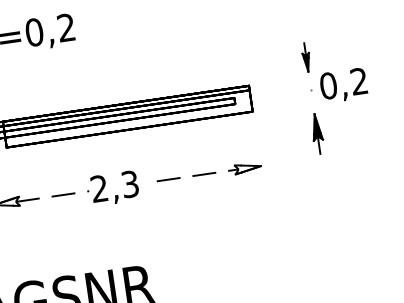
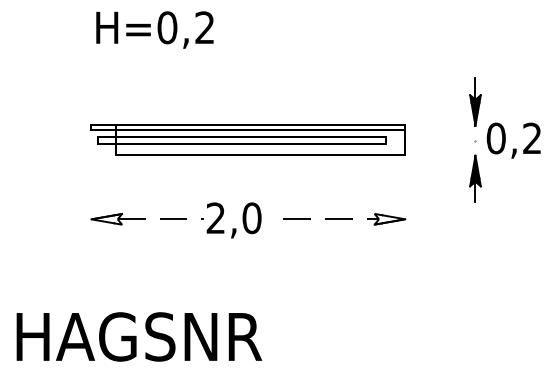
part: (306, 56) -> (475, 101), size x1.43
part: (317, 133) -> (475, 178), moved
text: (129, 184) -> (251, 218), 2,3 -> 2,0

